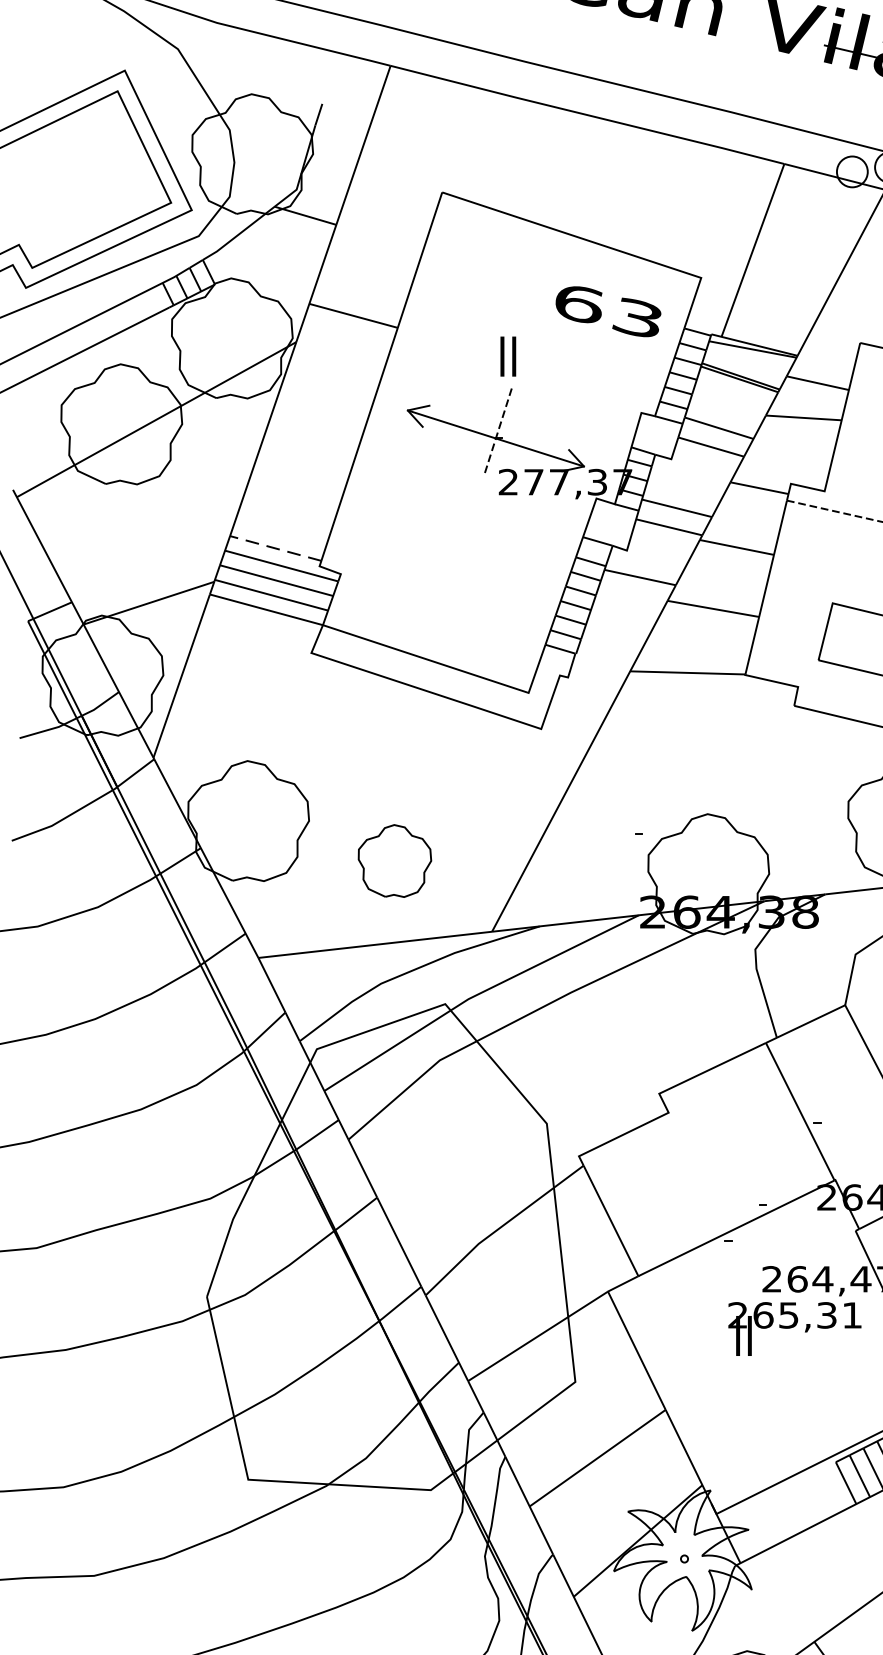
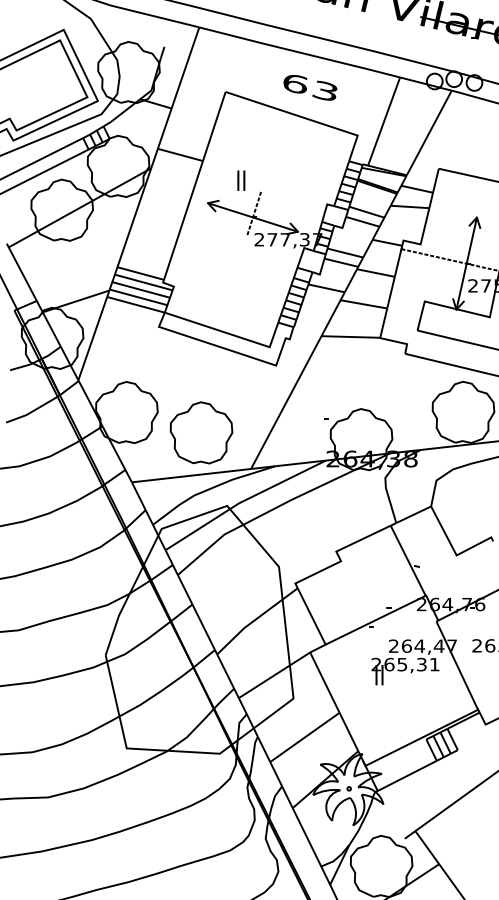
text: (608, 311) -> (310, 87), moved
text: (508, 356) -> (241, 180), moved
line: (275, 548) -> (140, 273), dashed -> solid
part: (394, 860) -> (201, 432), size x1.67

